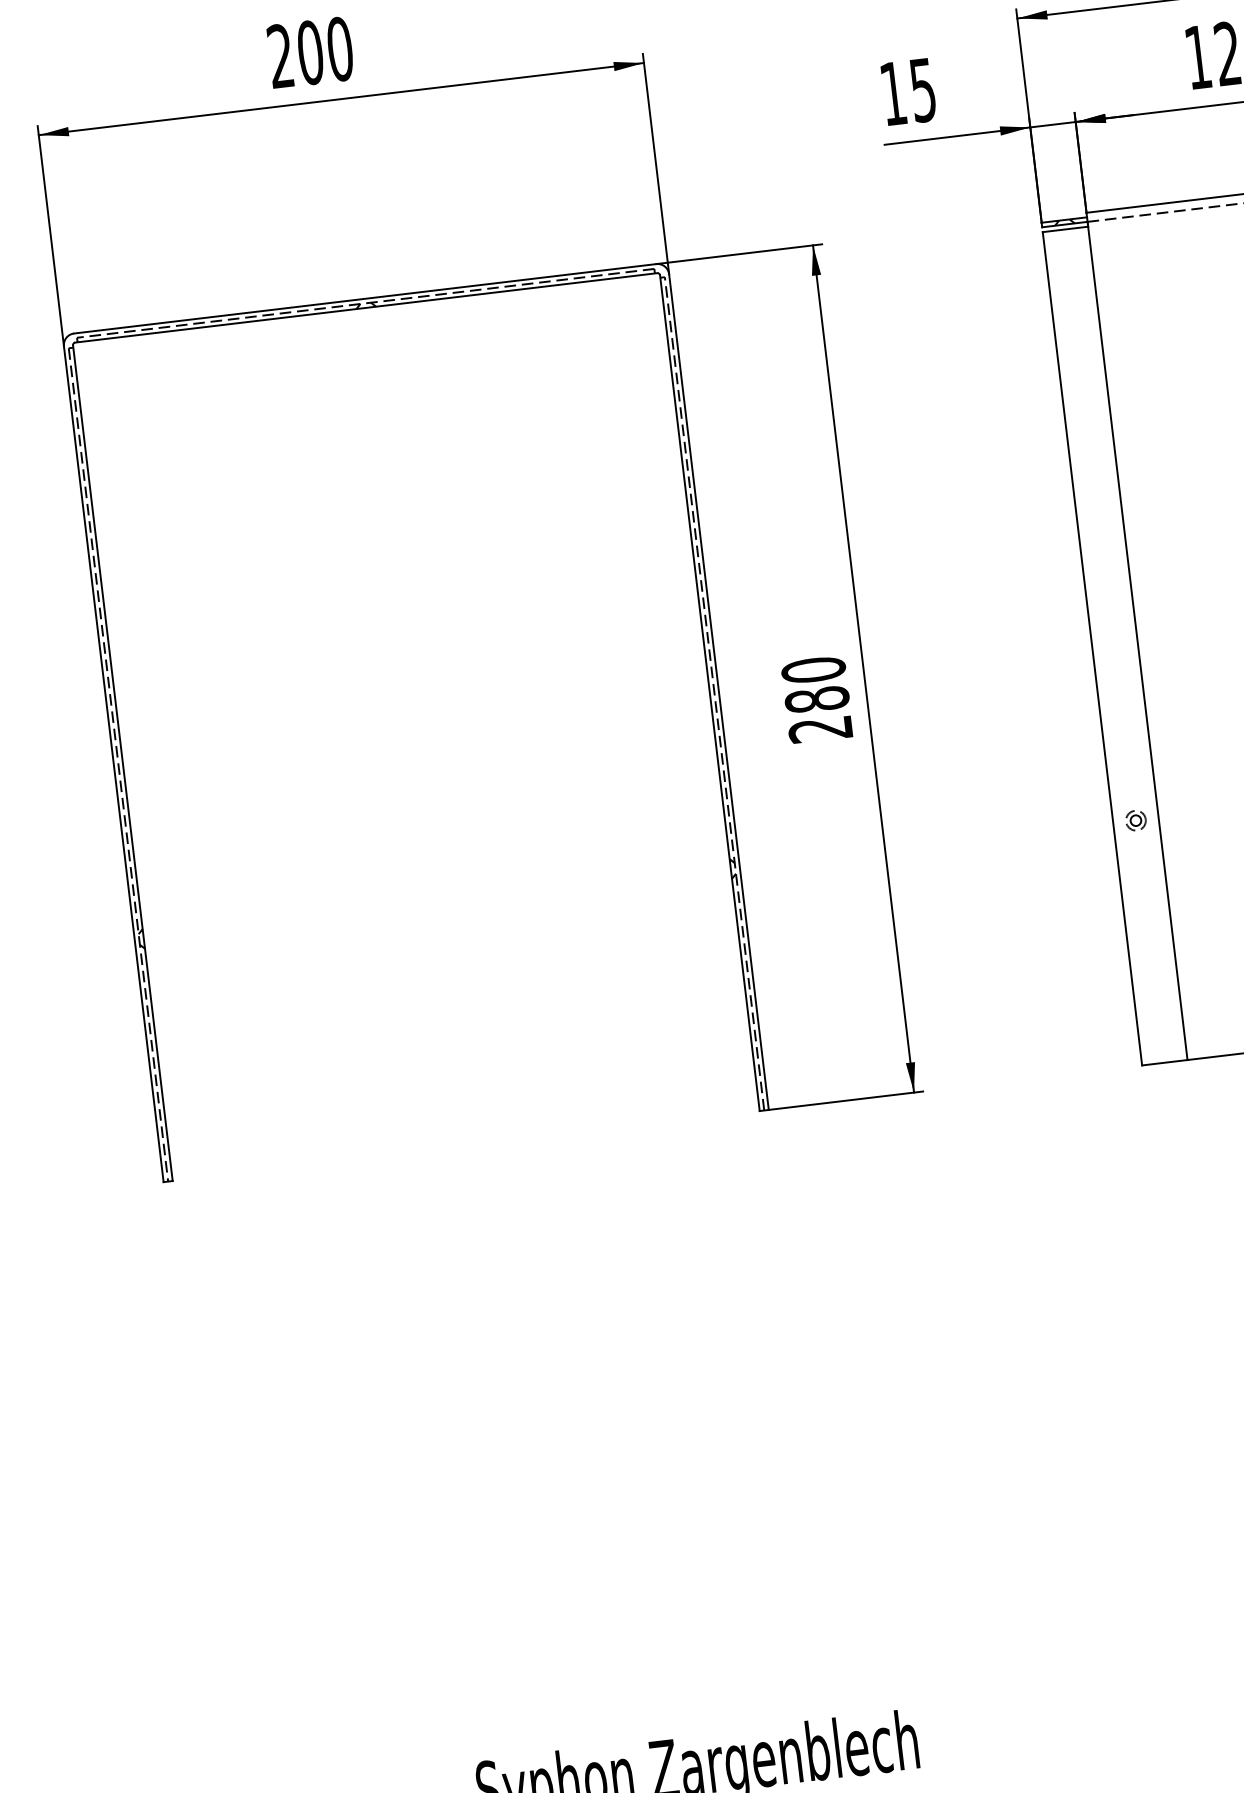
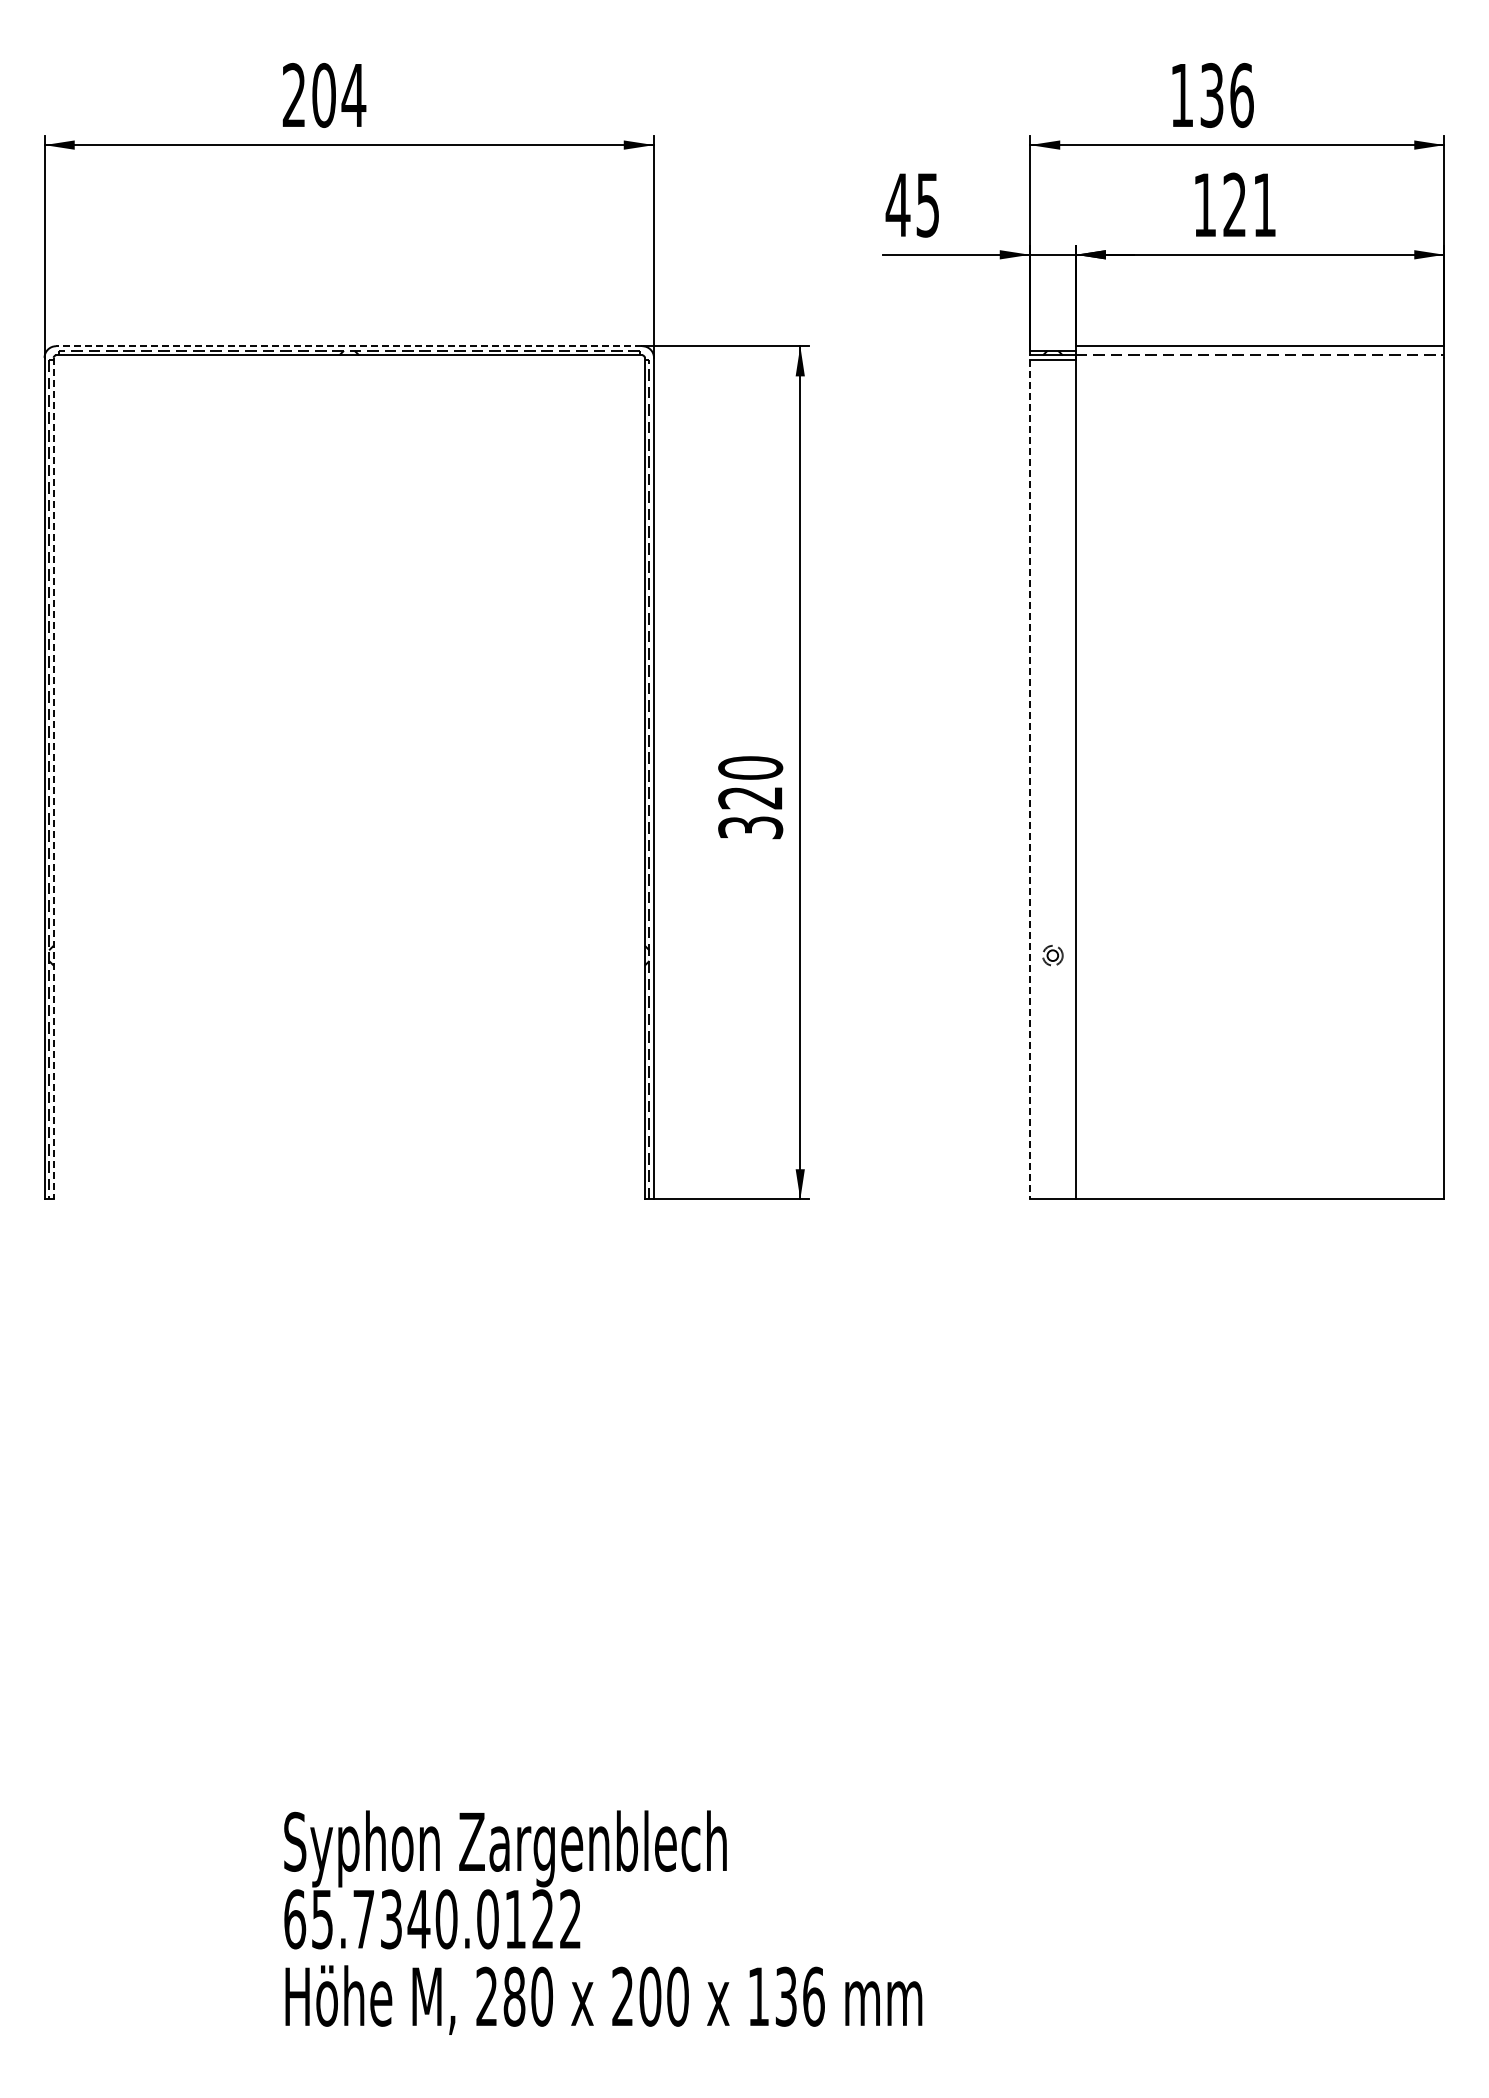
text: (339, 49) -> (353, 95), 200 -> 204
text: (892, 93) -> (897, 204), 15 -> 45
line: (364, 299) -> (348, 346), solid -> dashed
line: (1092, 648) -> (1030, 779), solid -> dashed
text: (818, 714) -> (750, 812), 280 -> 320
line: (122, 763) -> (53, 778), solid -> dashed

